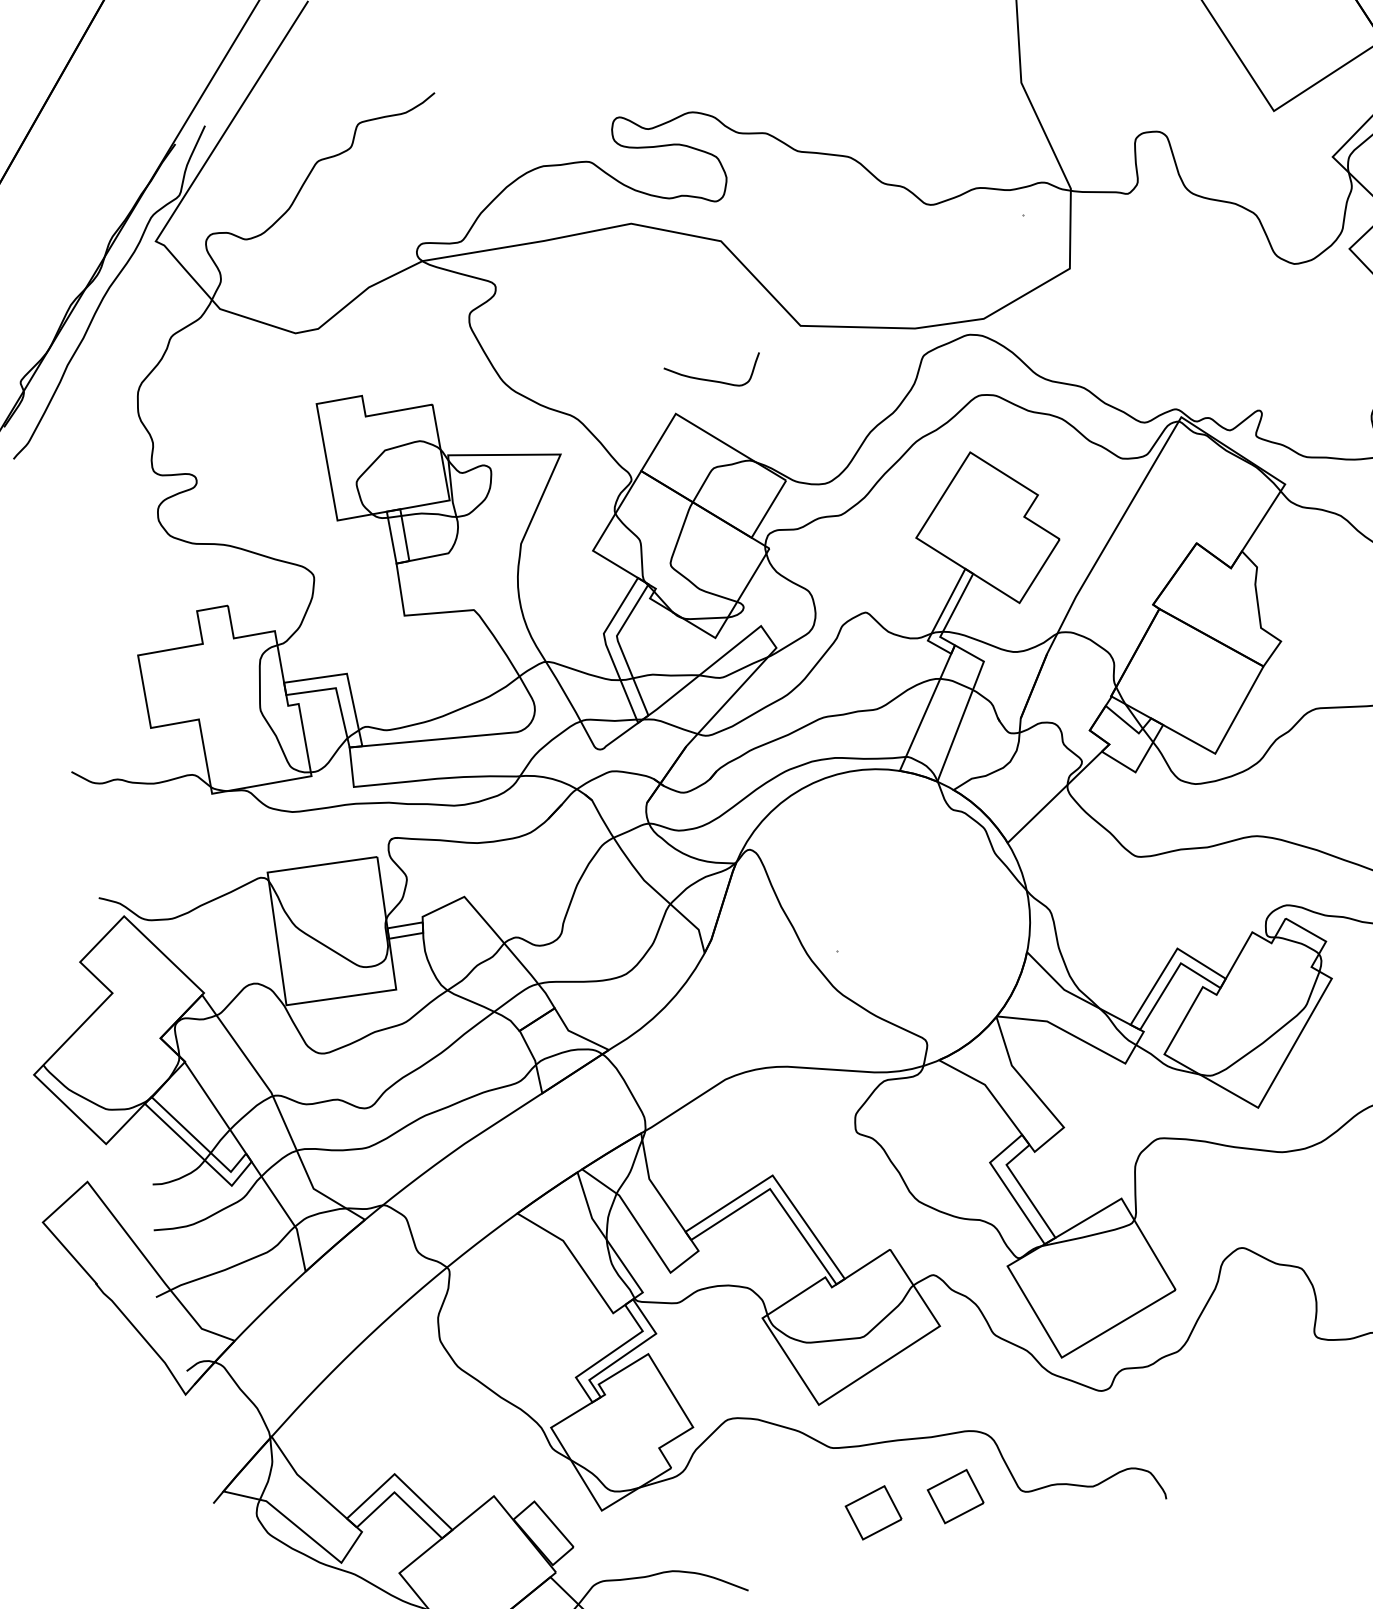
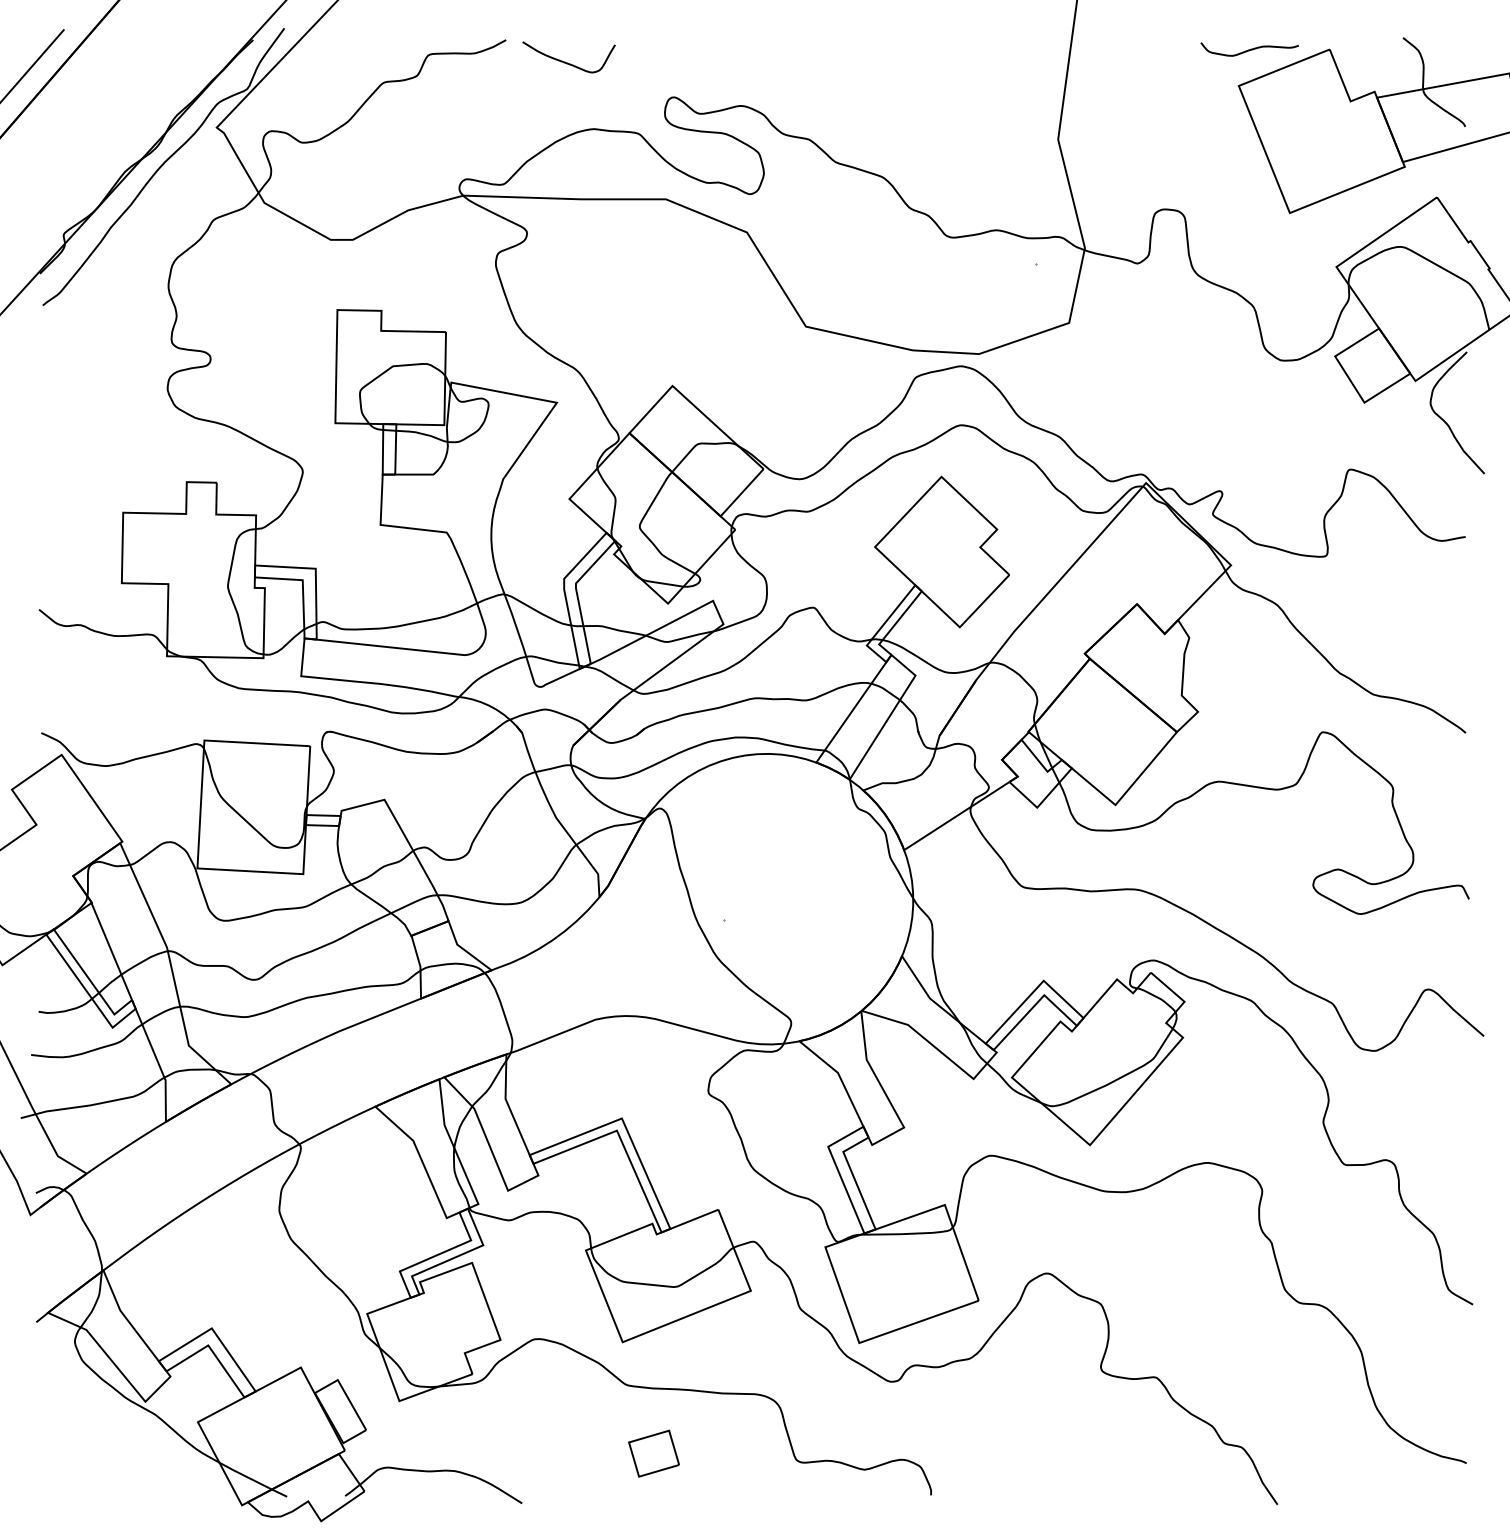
curve: (711, 379) -> (565, 61), moved
part: (955, 1496) -> (733, 1453), removed

